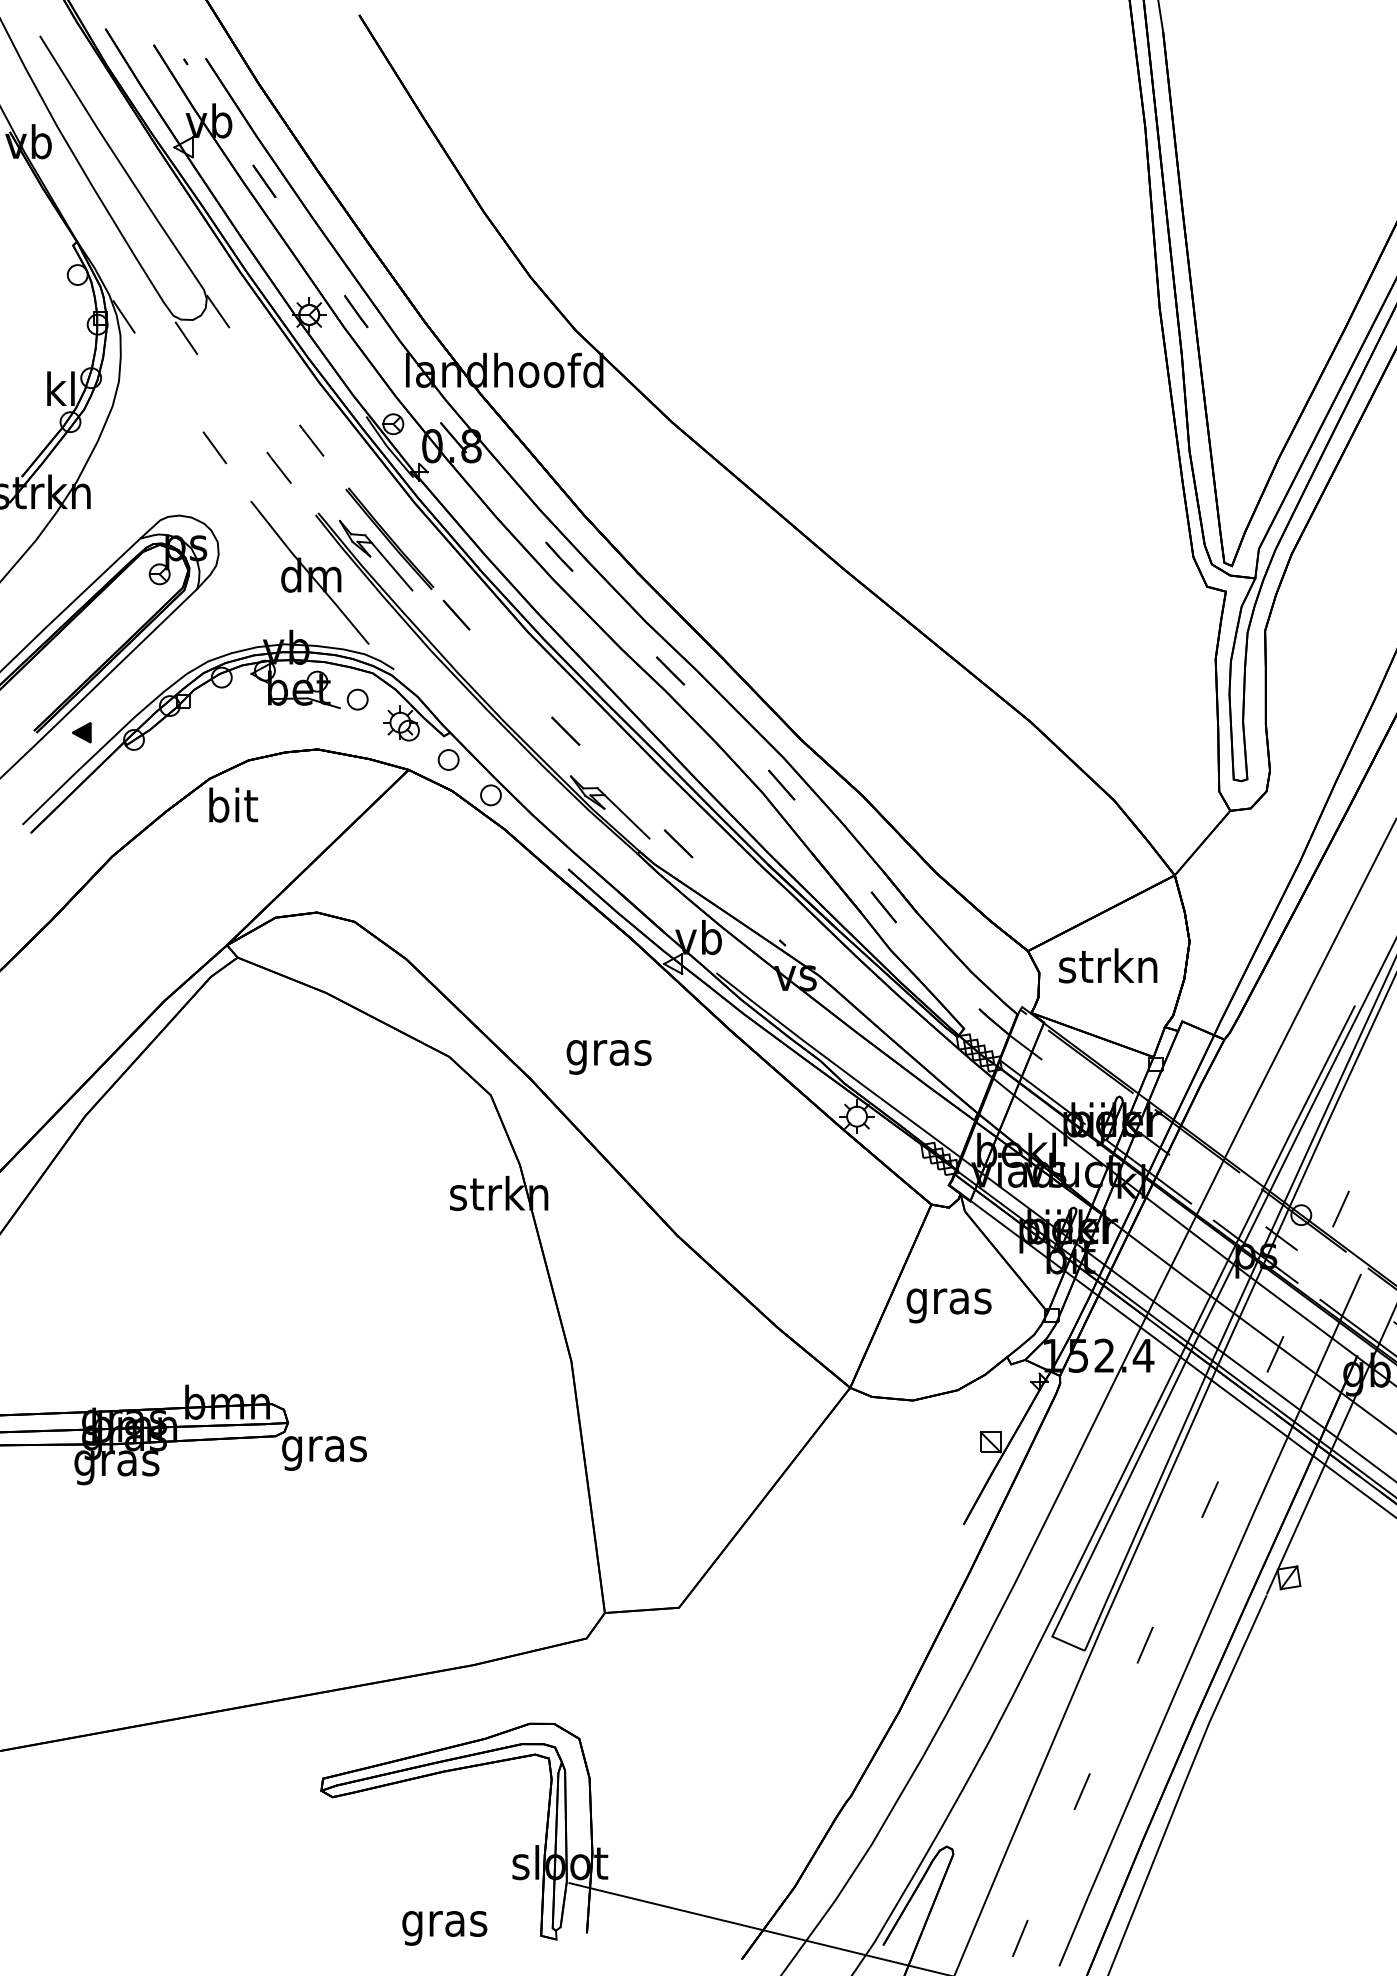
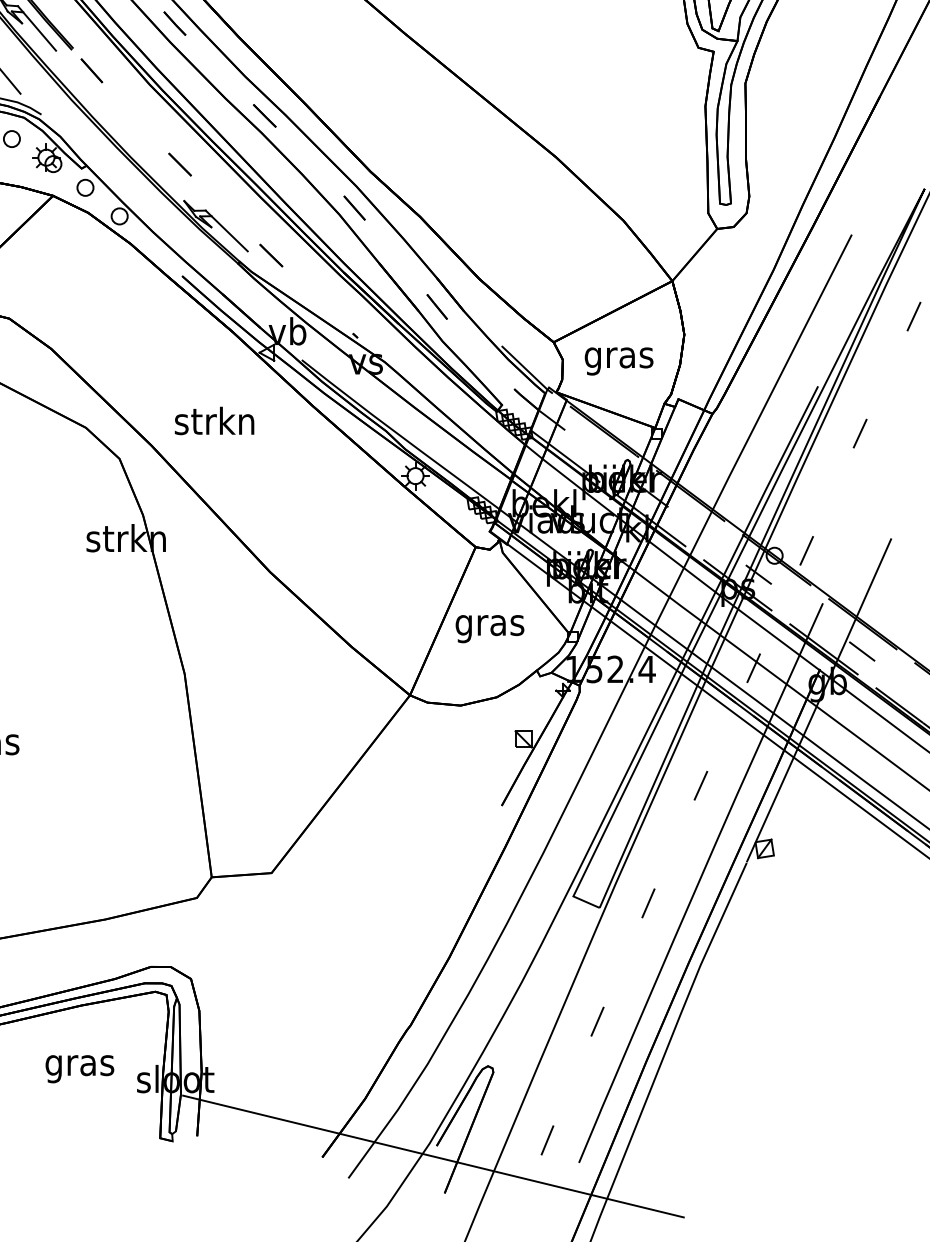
text: (1108, 970) -> (618, 357), strkn -> gras
line: (991, 982) -> (524, 367), added
text: (608, 1052) -> (214, 424), gras -> strkn
text: (444, 1928) -> (79, 1069), moved

